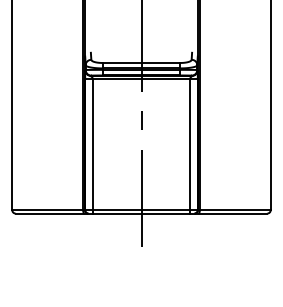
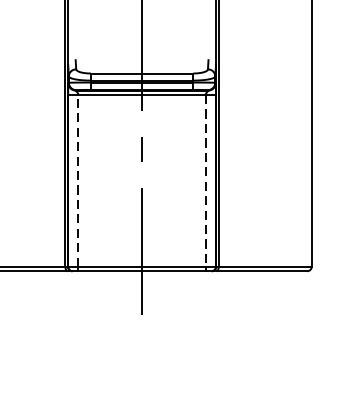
line: (93, 144) -> (79, 180), solid -> dashed
line: (189, 145) -> (205, 181), solid -> dashed

